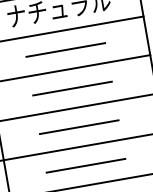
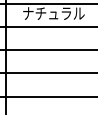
line: (65, 50) -> (53, 38), removed
line: (72, 88) -> (53, 61), removed
line: (79, 127) -> (53, 85), removed
line: (85, 166) -> (53, 108), removed

